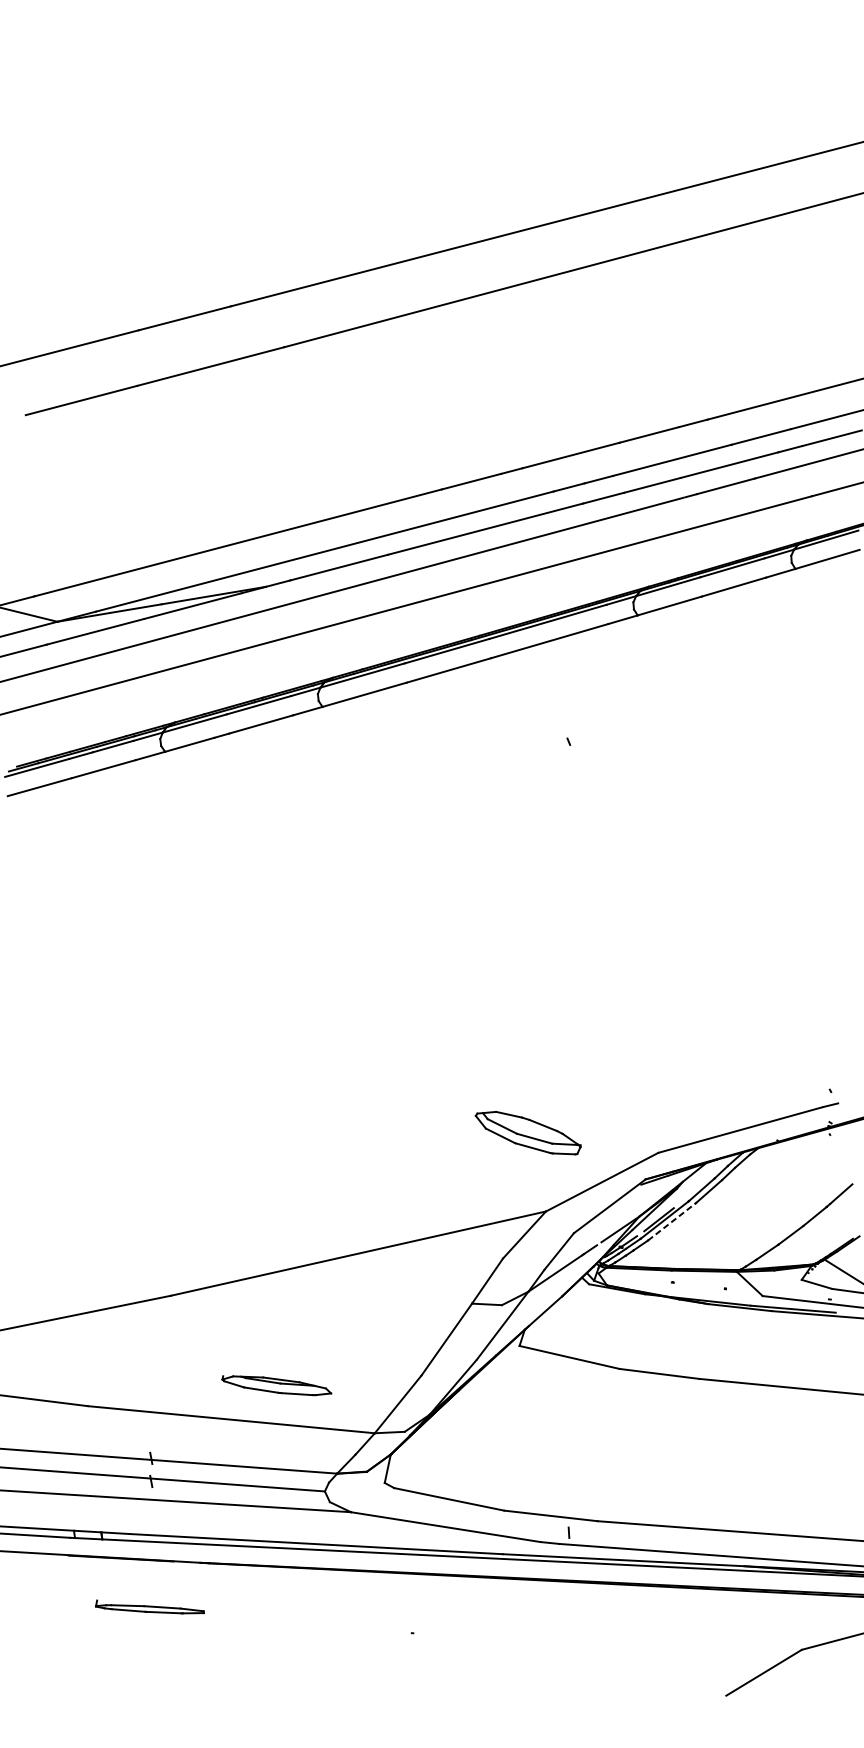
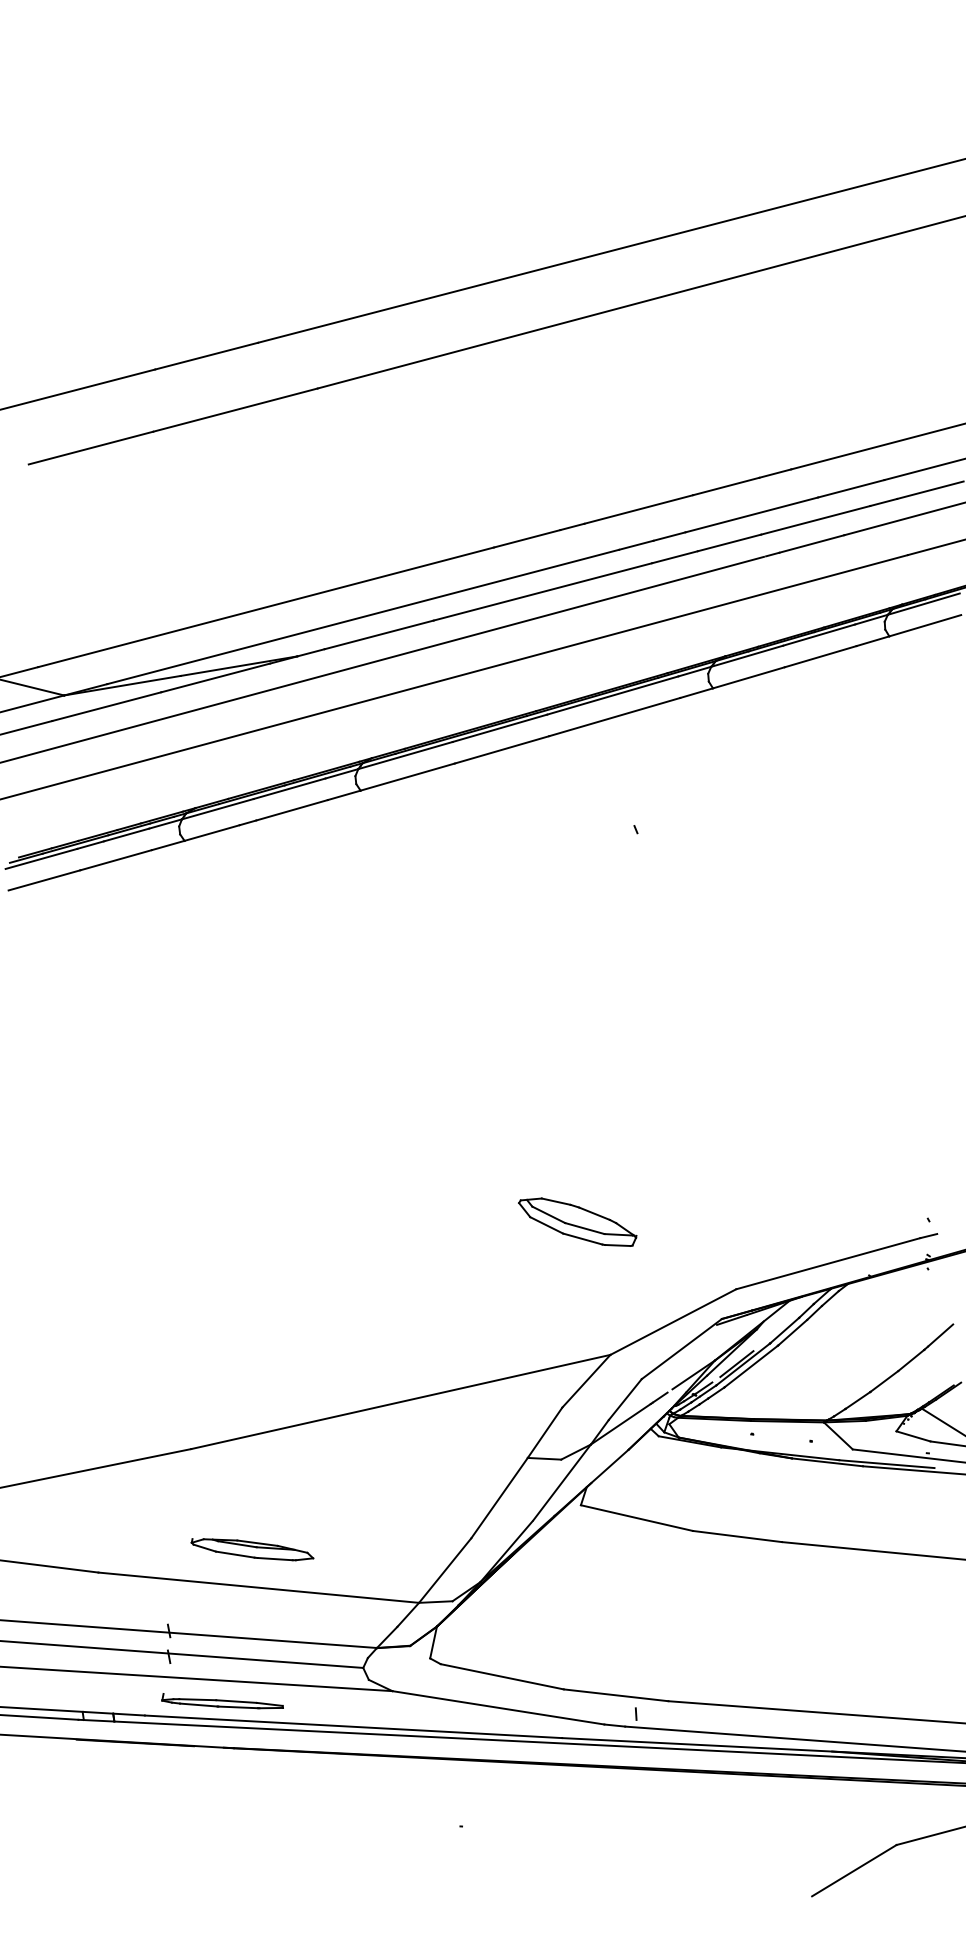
part: (528, 1132) -> (577, 1221), moved
line: (672, 1221) -> (751, 1366), dashed -> solid
part: (276, 1385) -> (252, 1549), moved
part: (149, 1607) -> (222, 1701), moved

